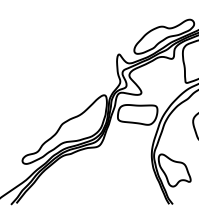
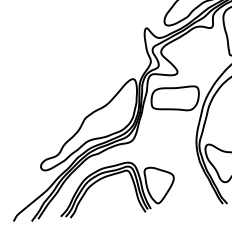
part: (80, 173) -> (112, 176), added

